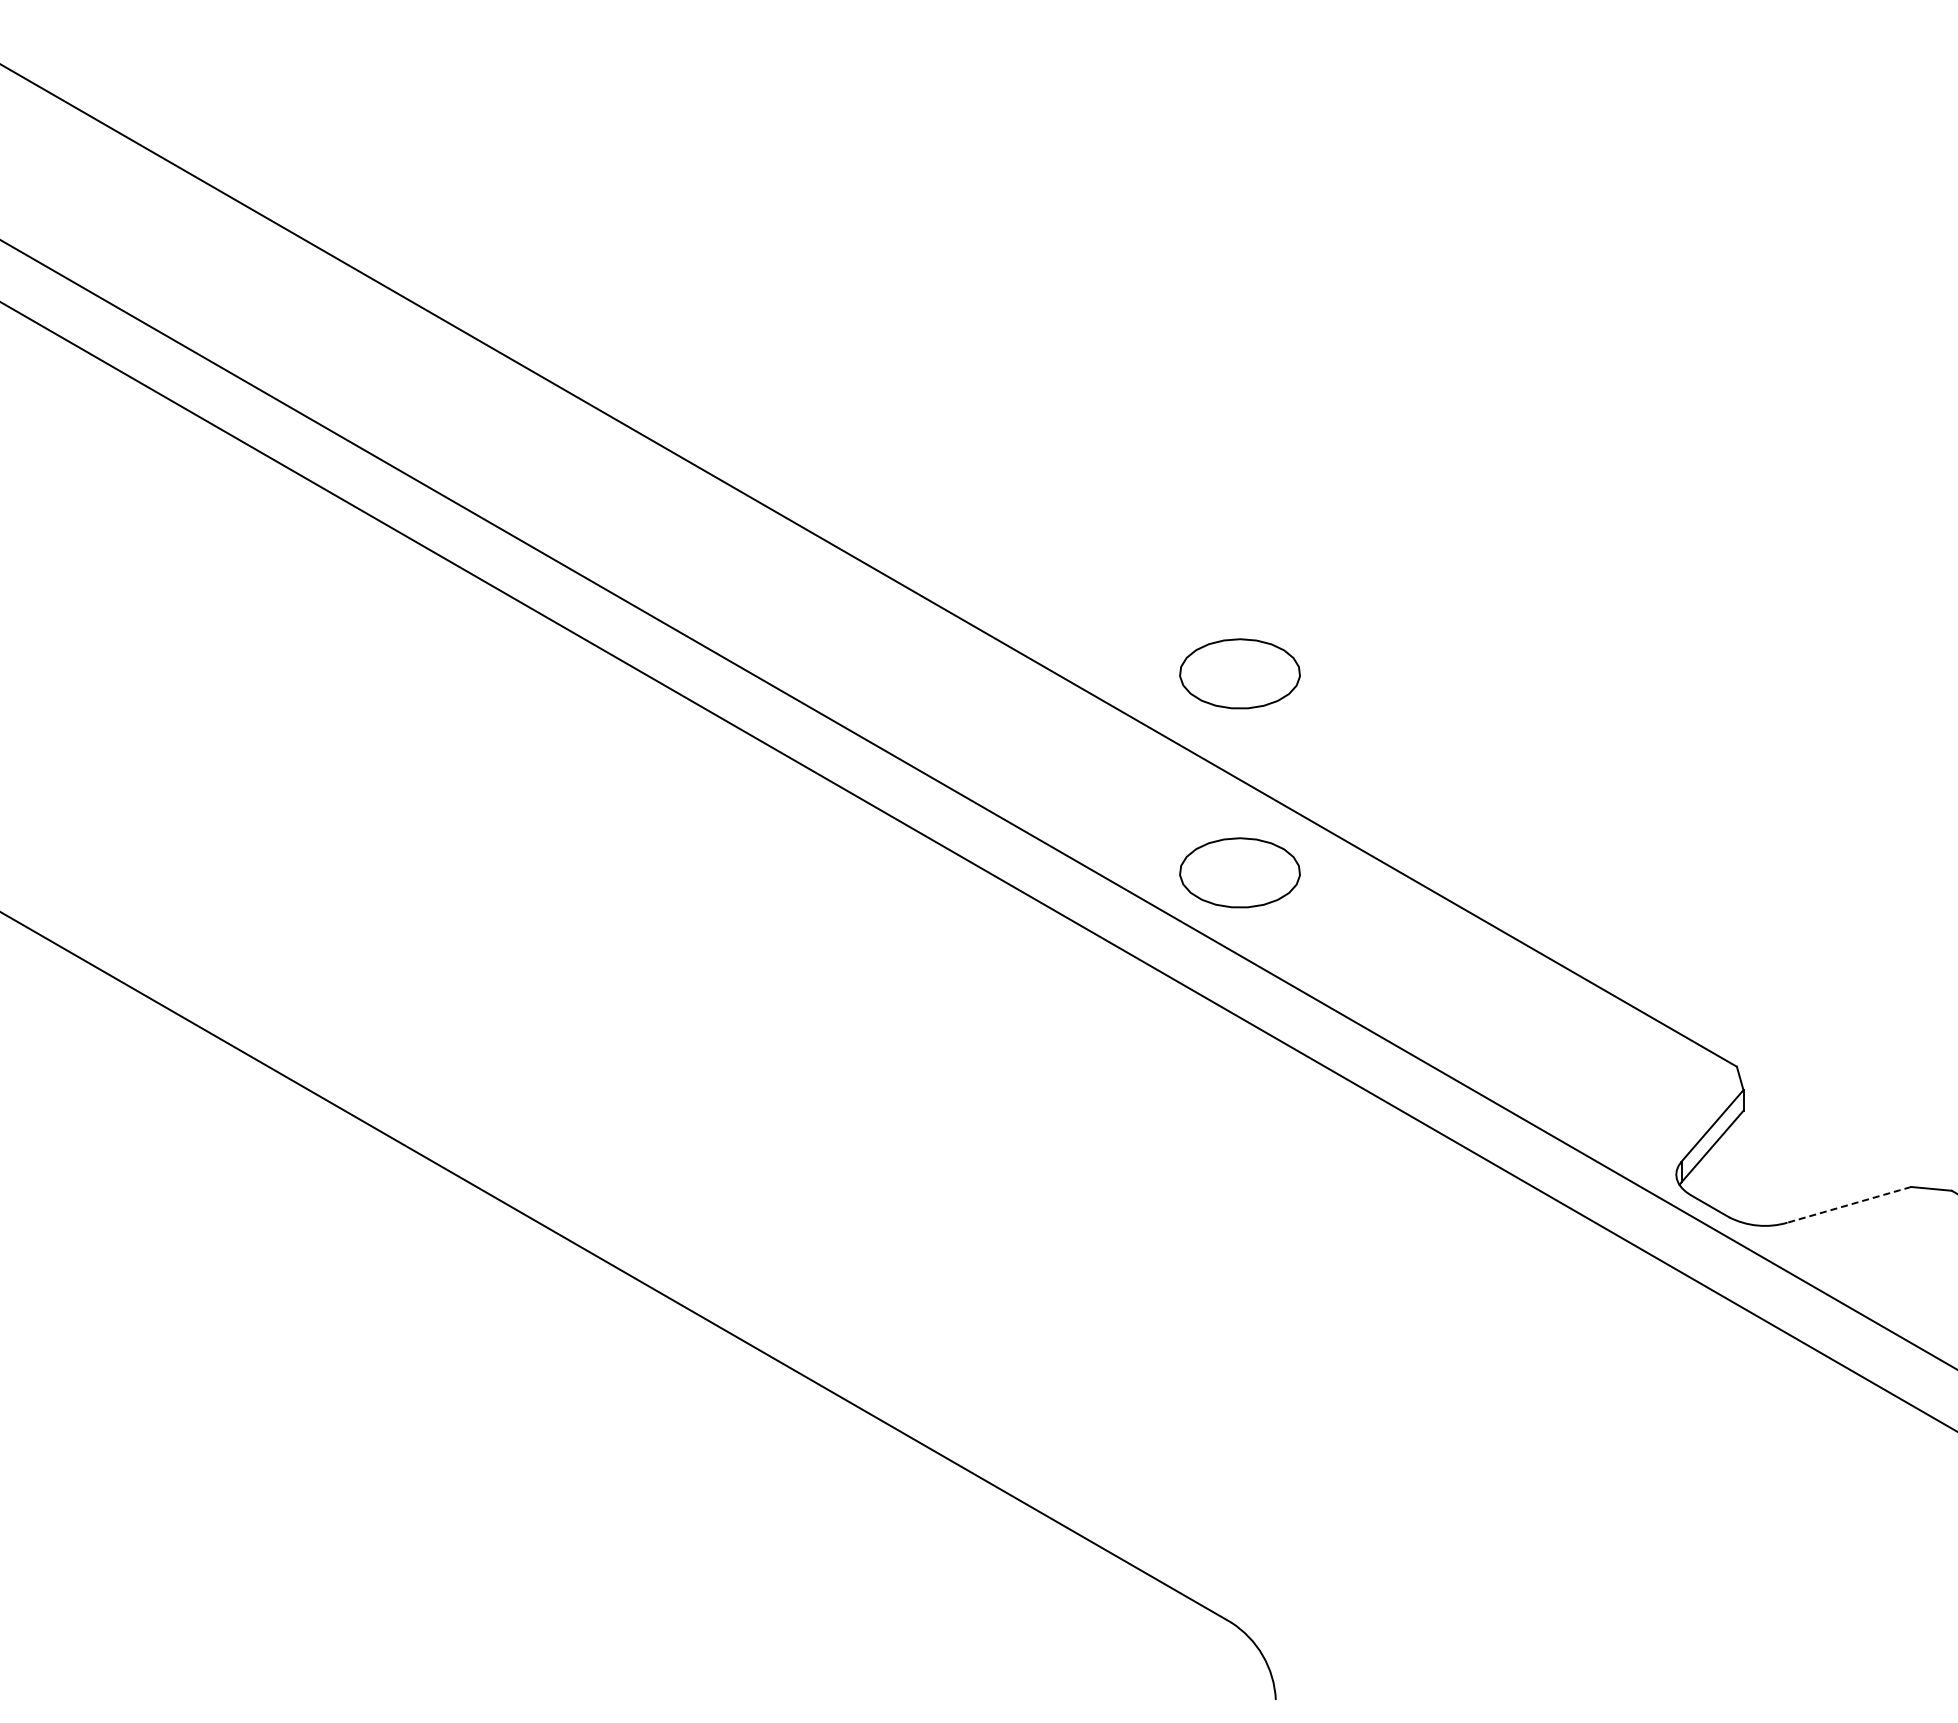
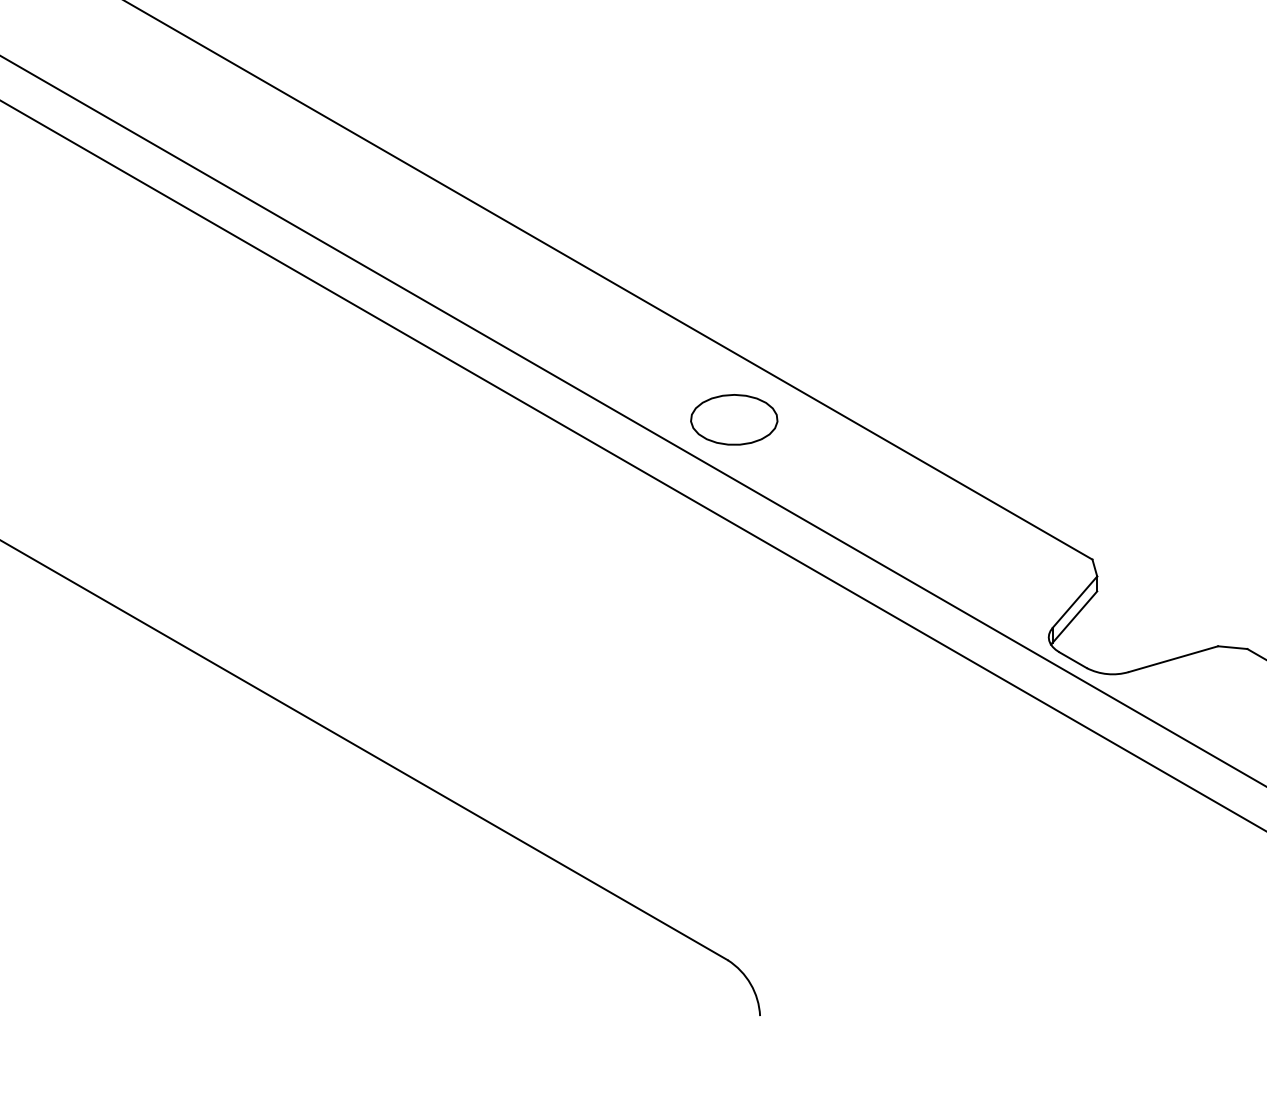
part: (1239, 673) -> (733, 276), removed
line: (1848, 1204) -> (1172, 658), dashed -> solid

